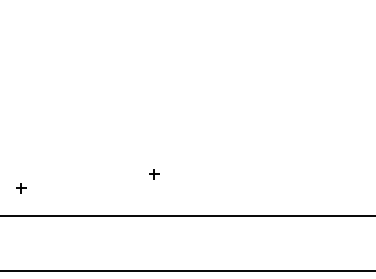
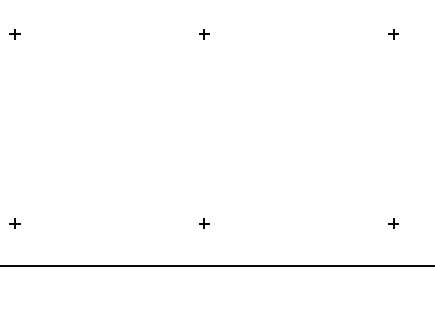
part: (154, 174) -> (204, 223), moved
part: (20, 187) -> (14, 223), moved

